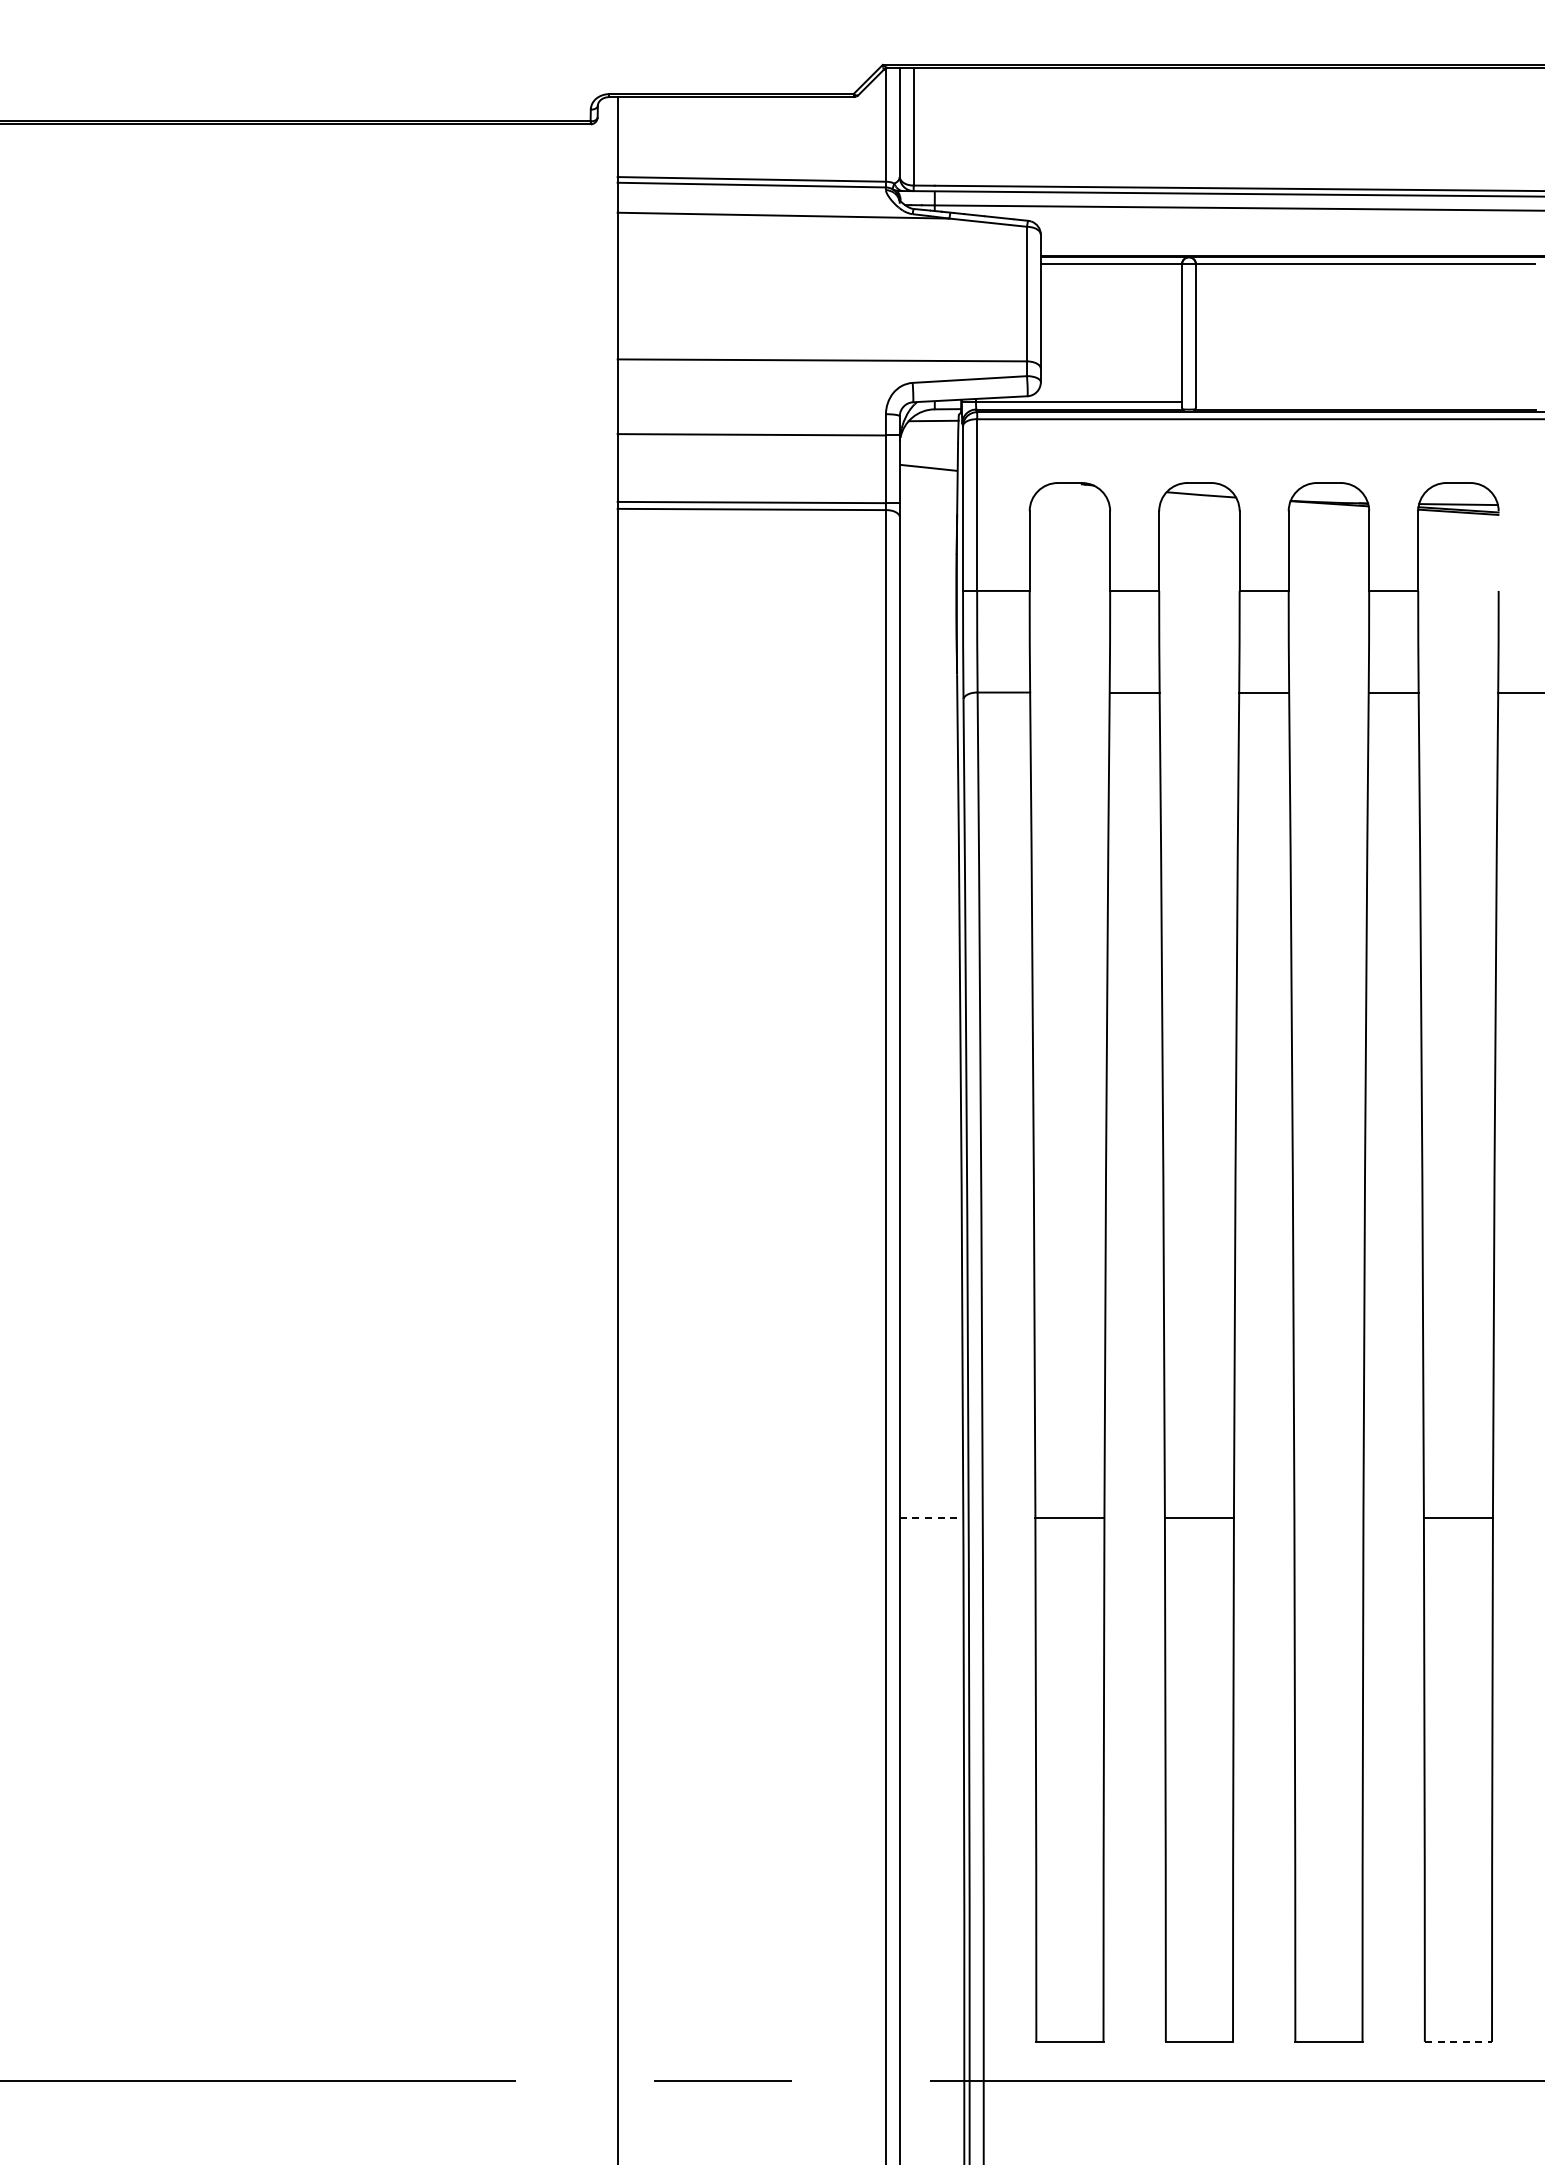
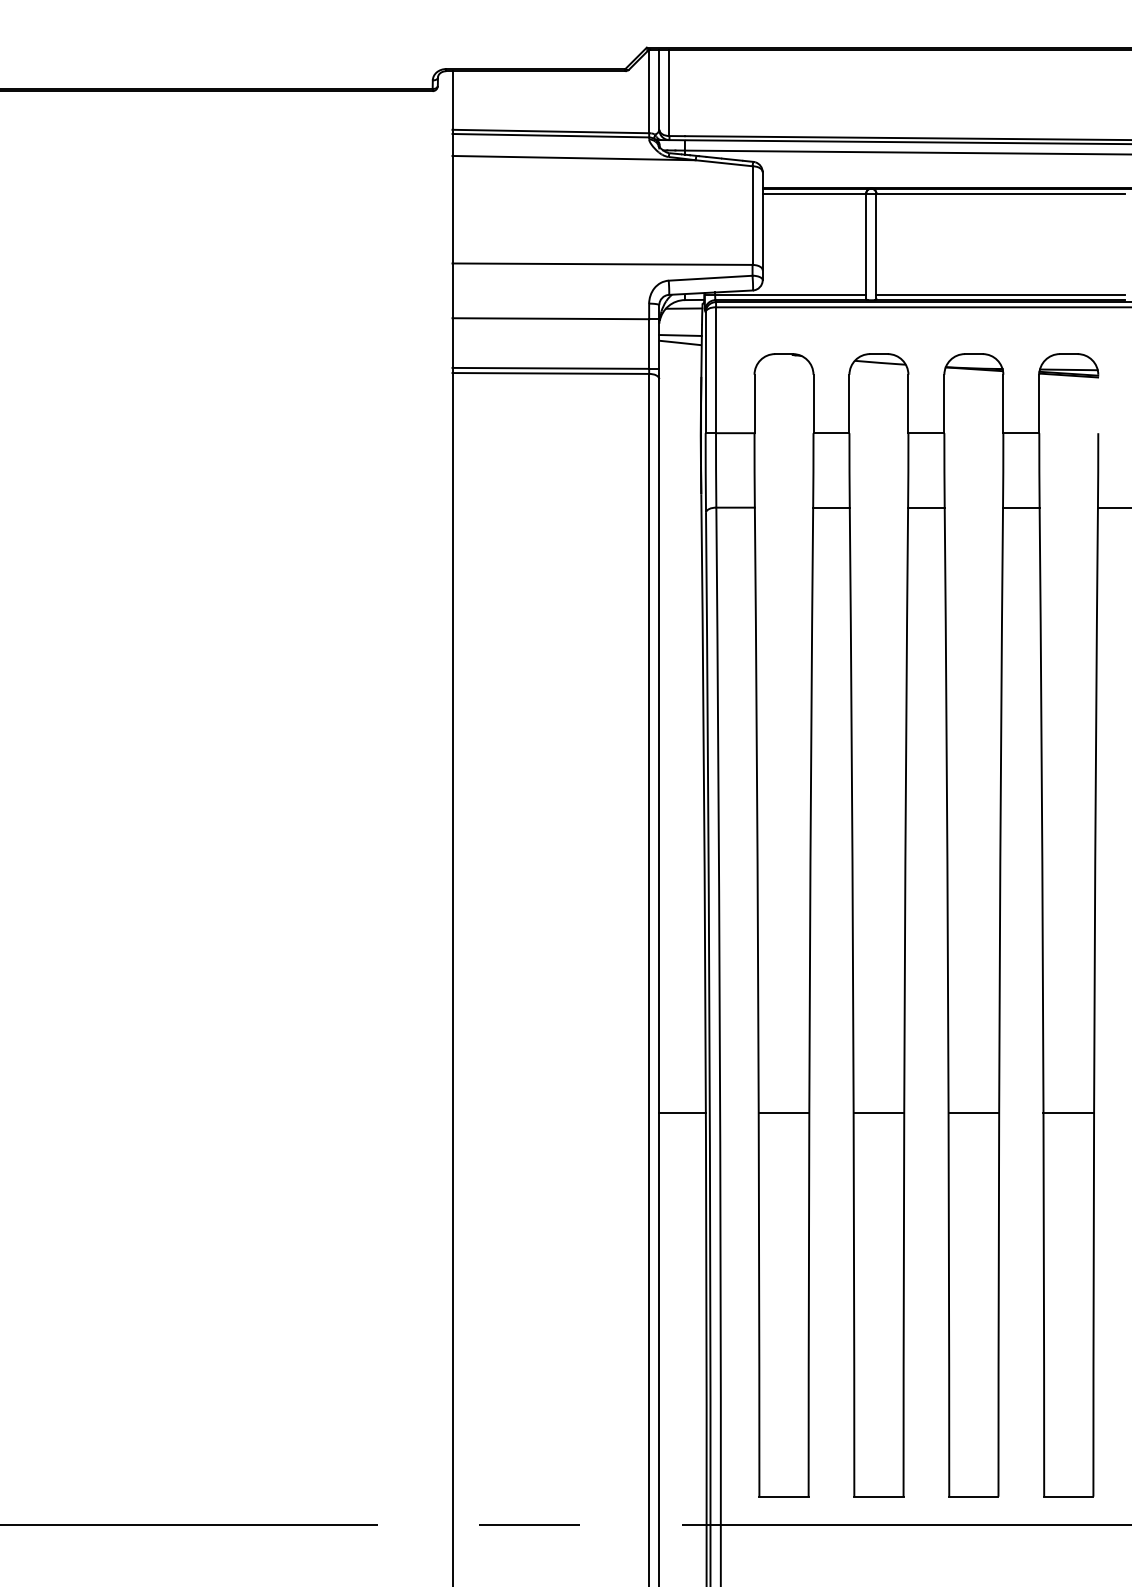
line: (1365, 402) -> (1000, 295), added
line: (928, 457) -> (680, 335), added
line: (931, 1517) -> (682, 1112), dashed -> solid
line: (1328, 1517) -> (973, 1112), added
line: (1458, 2041) -> (1068, 1496), dashed -> solid

